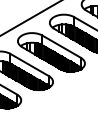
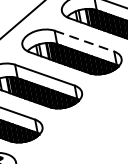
line: (61, 46) -> (84, 41), solid -> dashed

